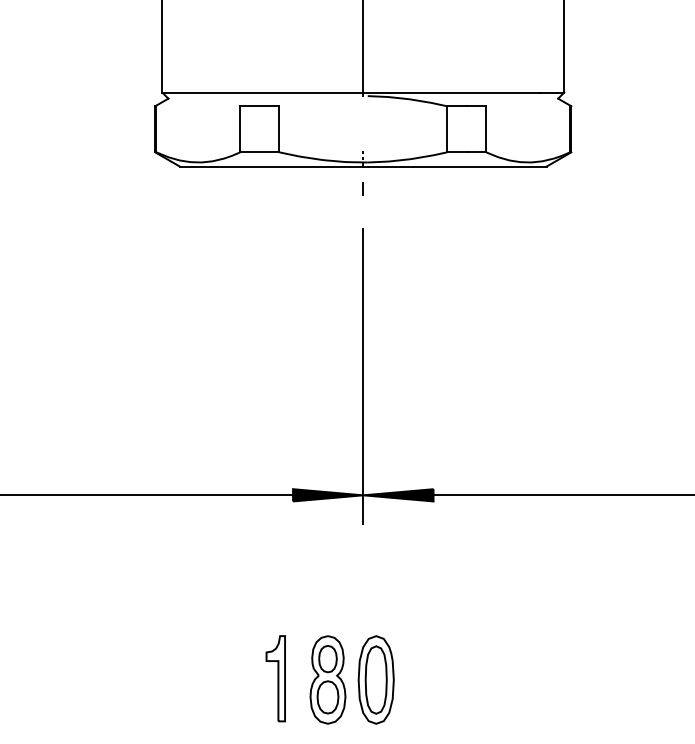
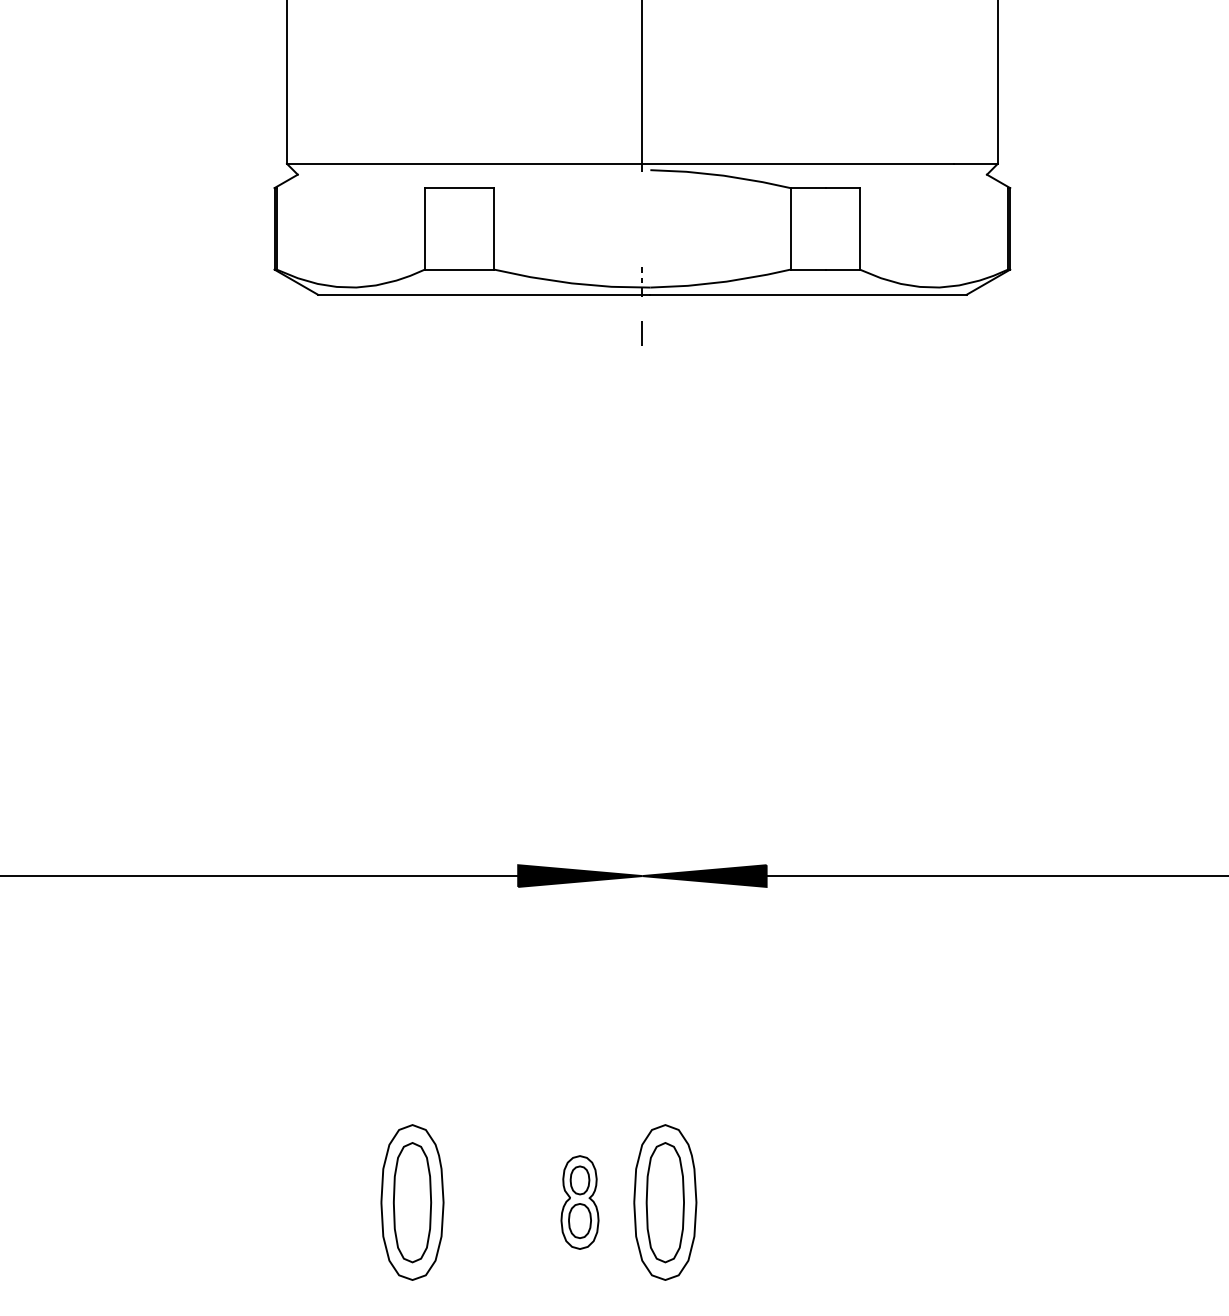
line: (363, 376) -> (642, 665), removed
part: (275, 678) -> (487, 1199), removed
part: (232, 679) -> (411, 1201), added
part: (327, 679) -> (579, 1201), size x0.6

